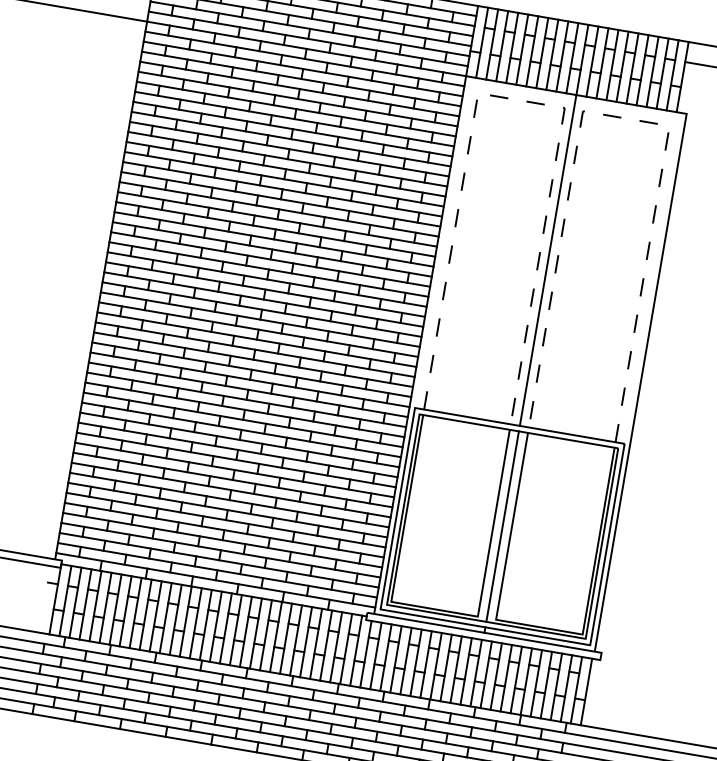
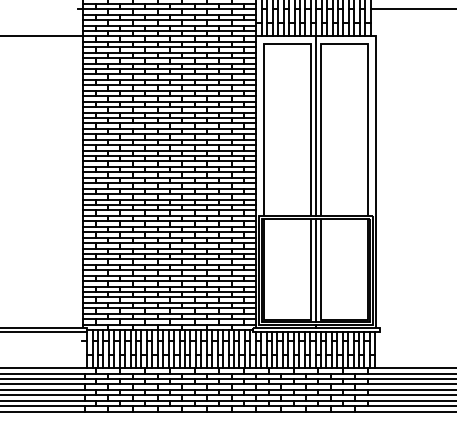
line: (522, 101) -> (288, 44), dashed -> solid
line: (625, 118) -> (344, 44), dashed -> solid

